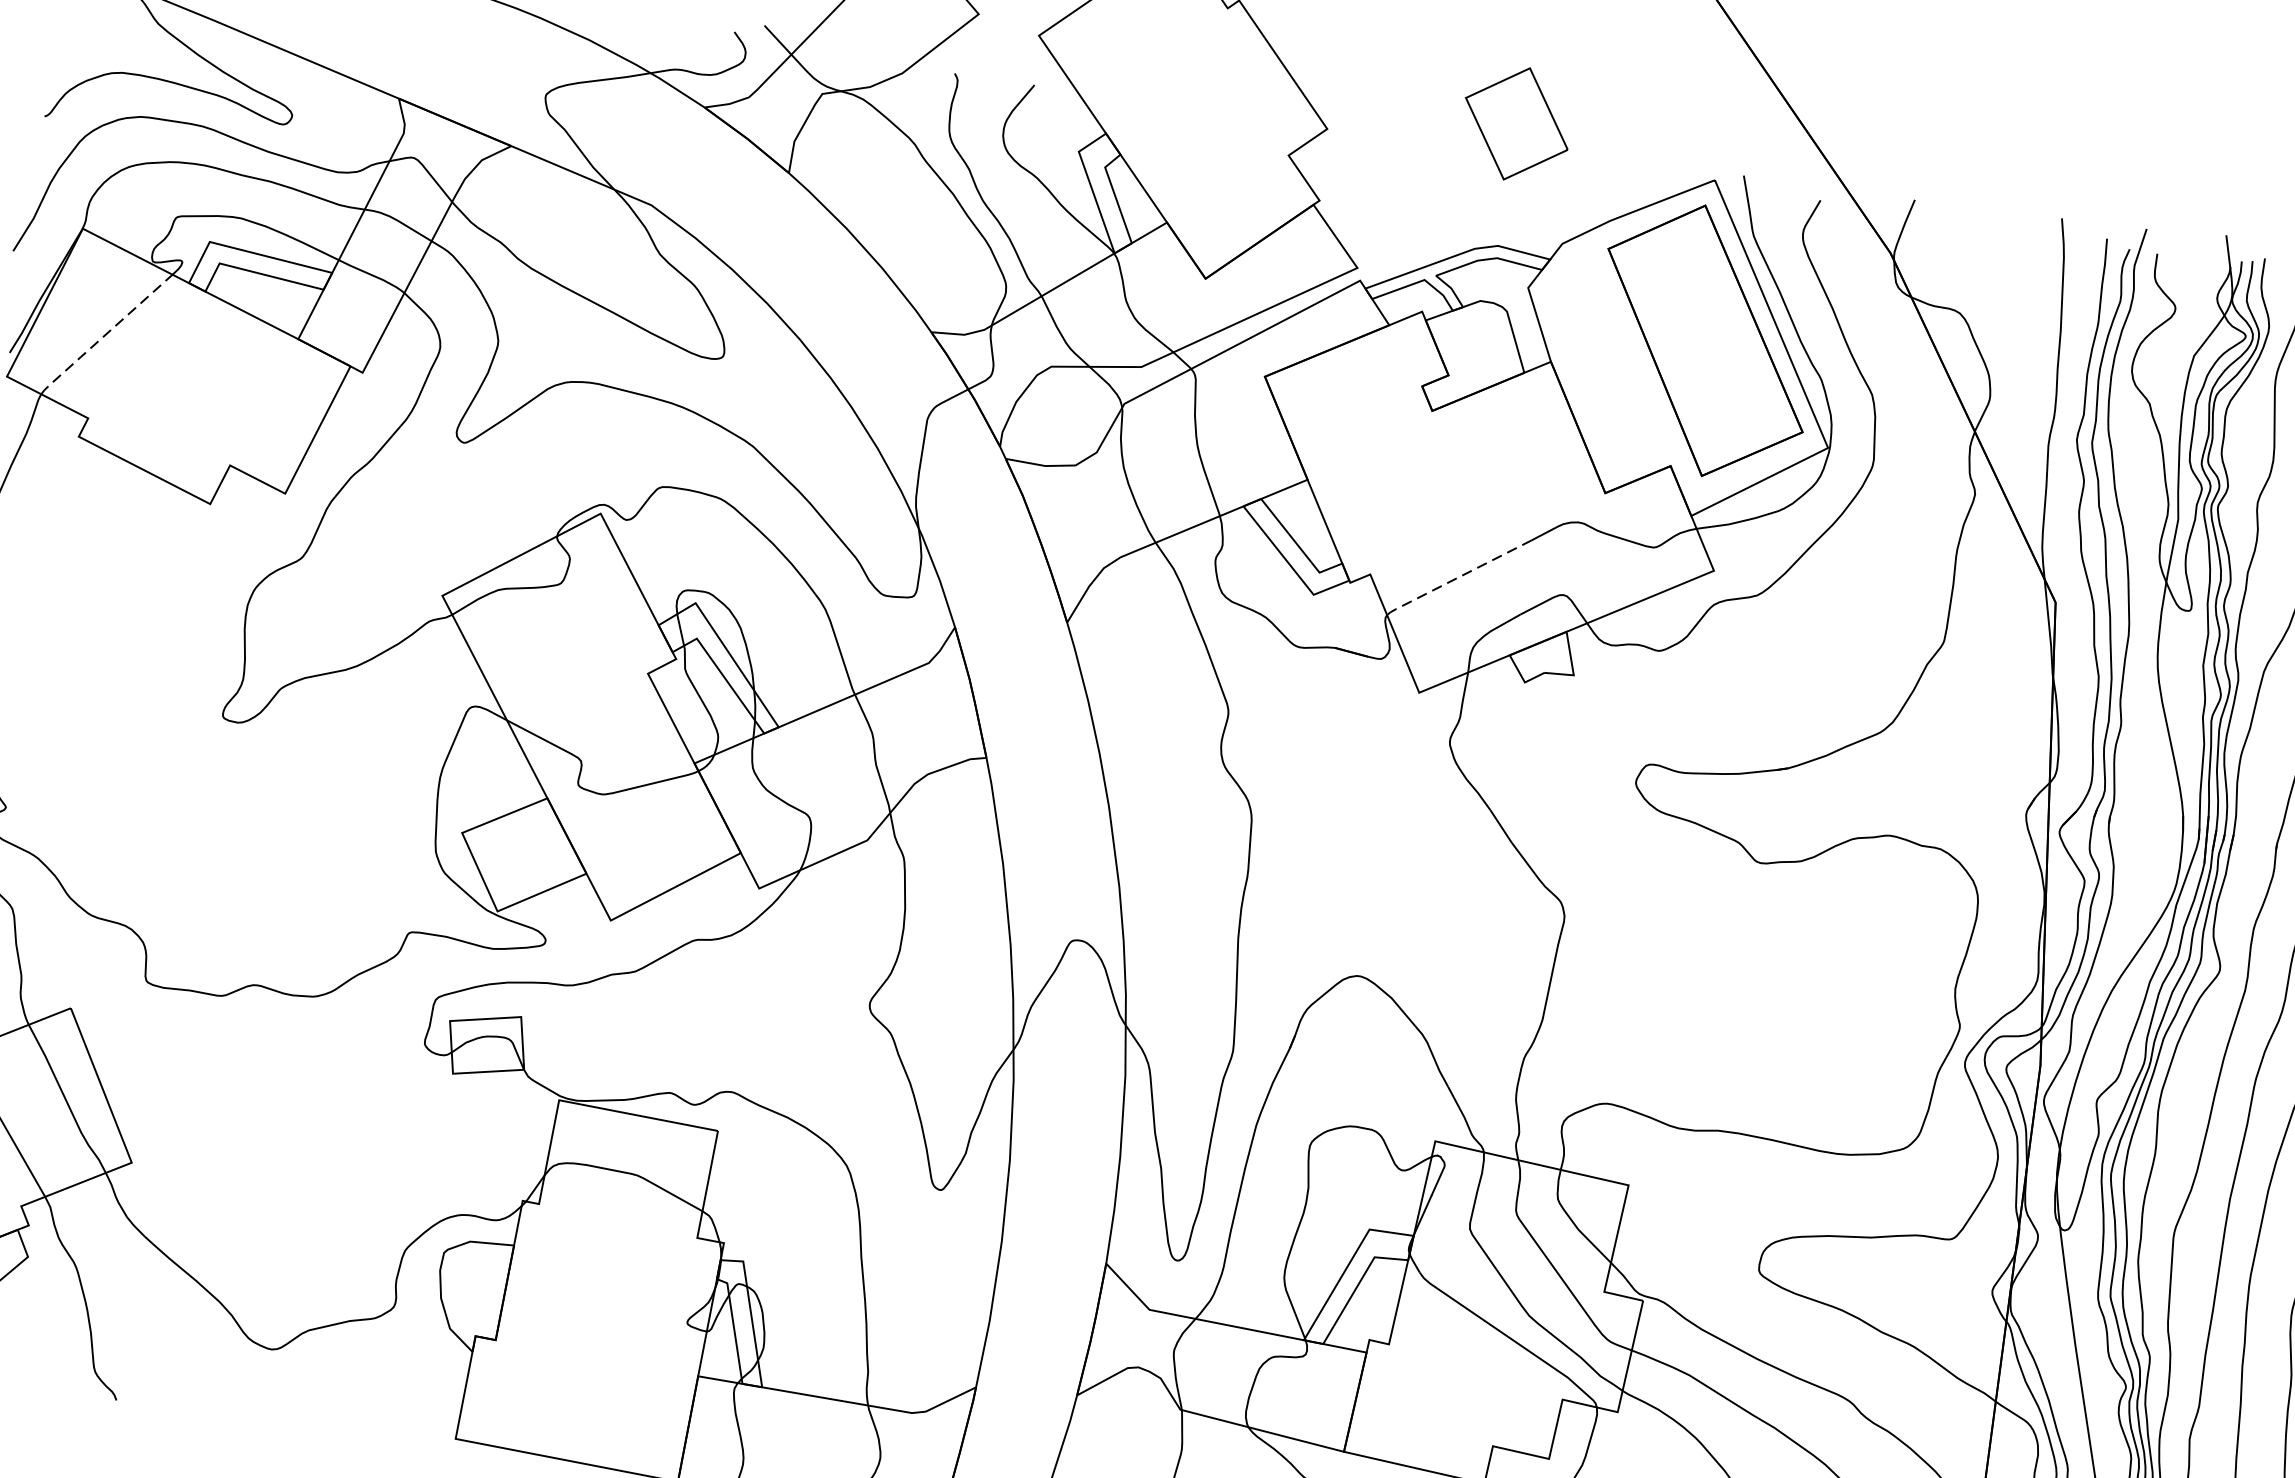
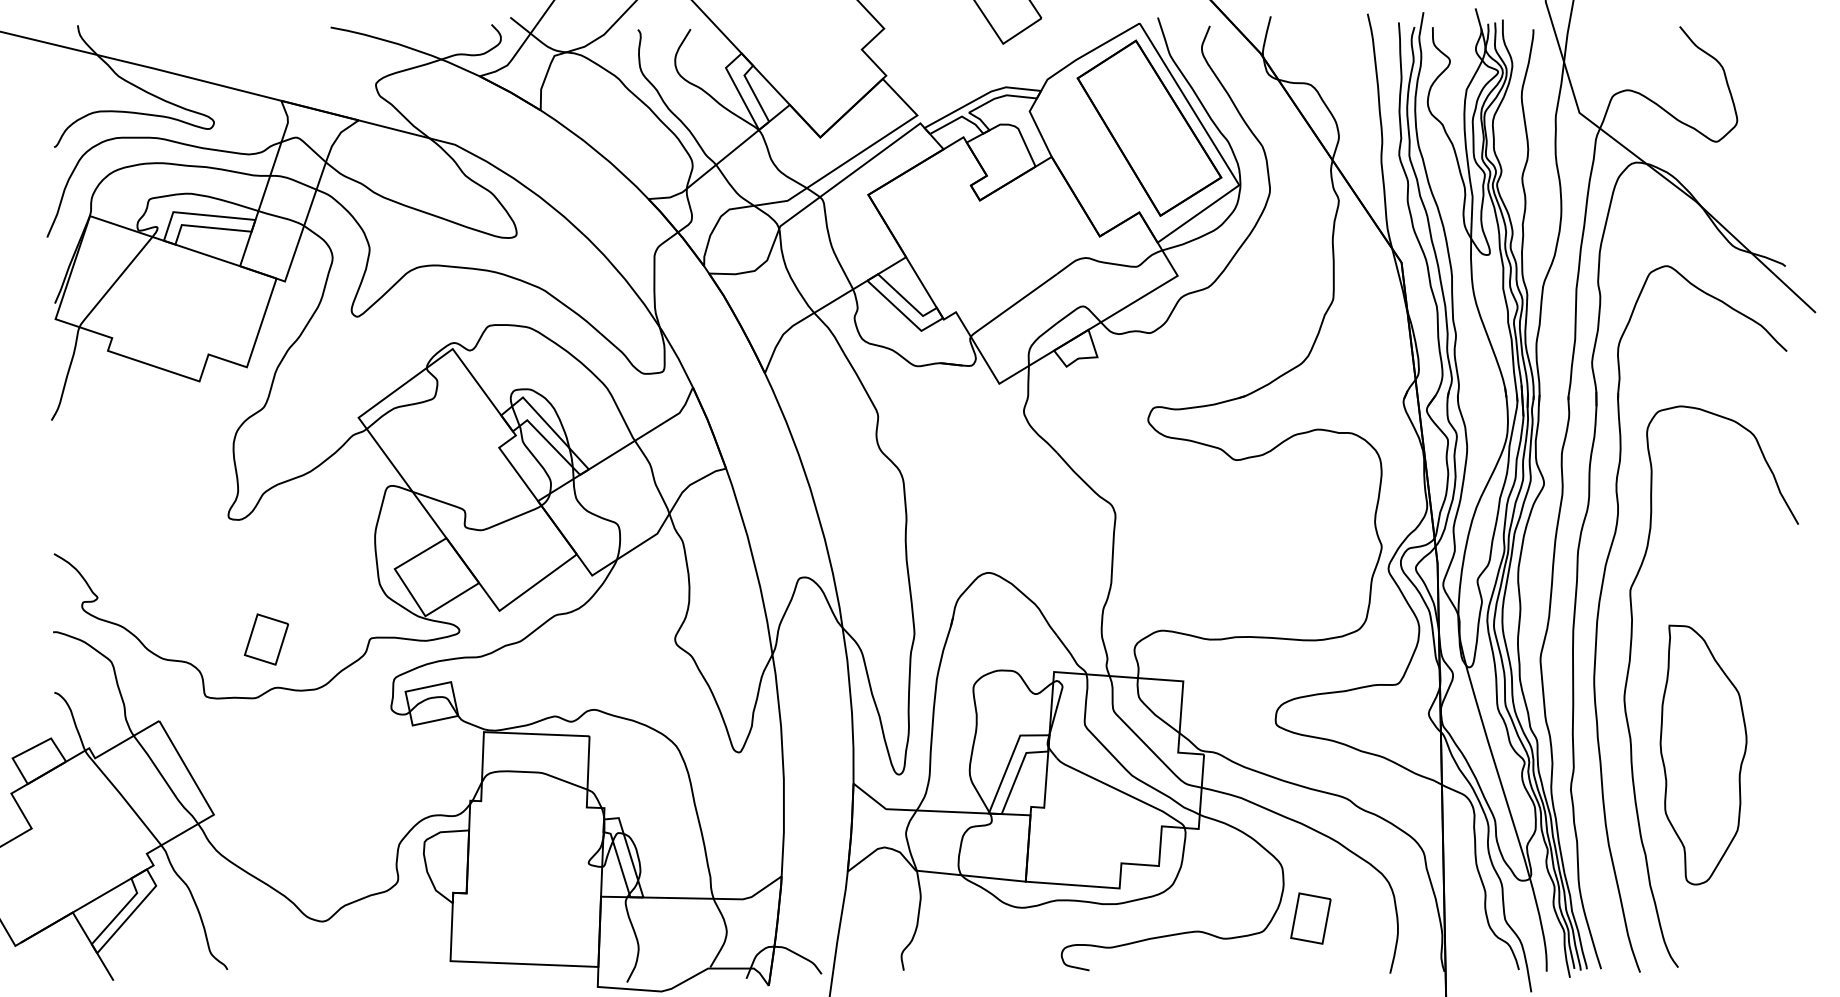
line: (104, 336) -> (114, 283), dashed -> solid
line: (1457, 577) -> (1012, 305), dashed -> solid
part: (251, 909) -> (266, 639), added

